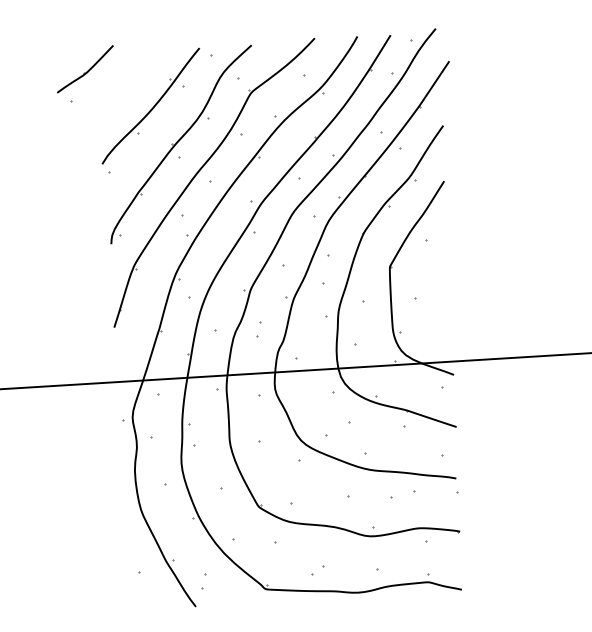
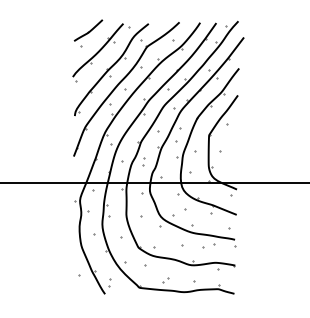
part: (85, 75) -> (88, 33), moved

